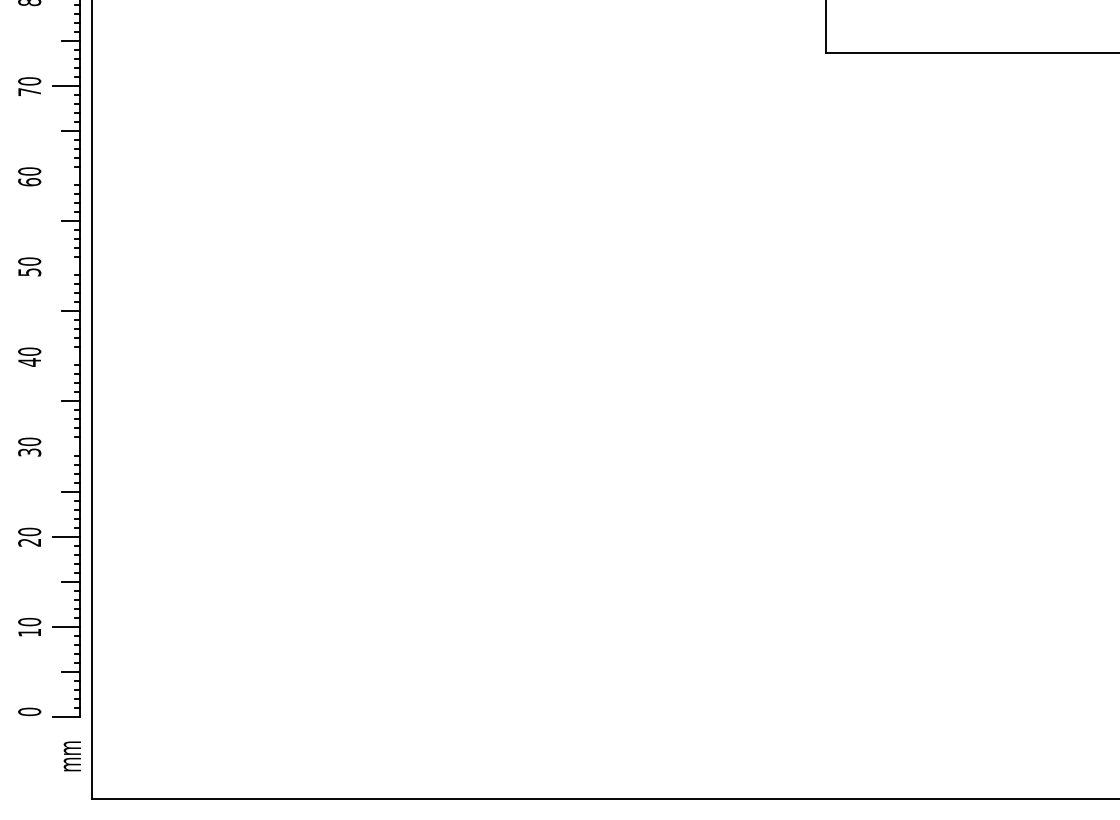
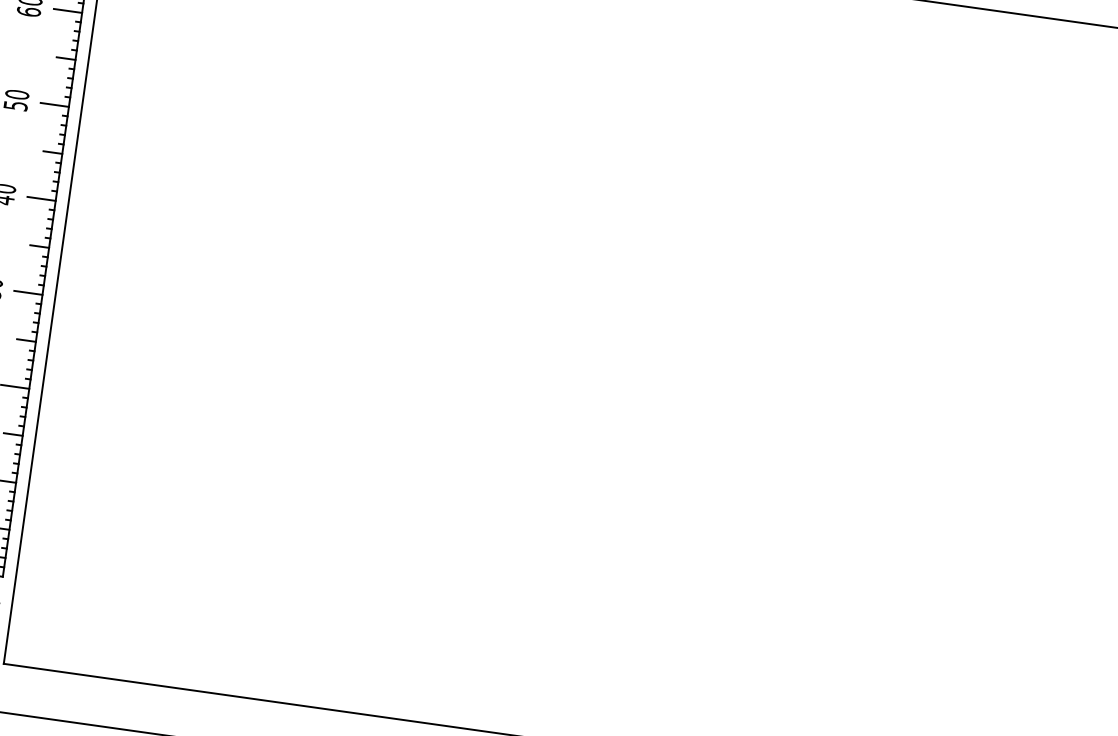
line: (65, 176) -> (67, 11), added
line: (65, 266) -> (53, 105), added
line: (65, 356) -> (40, 198), added
line: (65, 446) -> (27, 292), added

